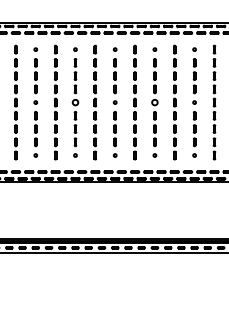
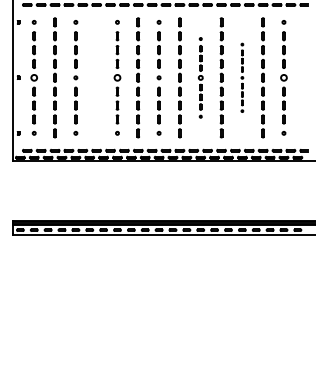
line: (55, 102) -> (96, 77), removed
part: (154, 102) -> (200, 77), size x0.7
part: (194, 102) -> (242, 77), size x0.6

